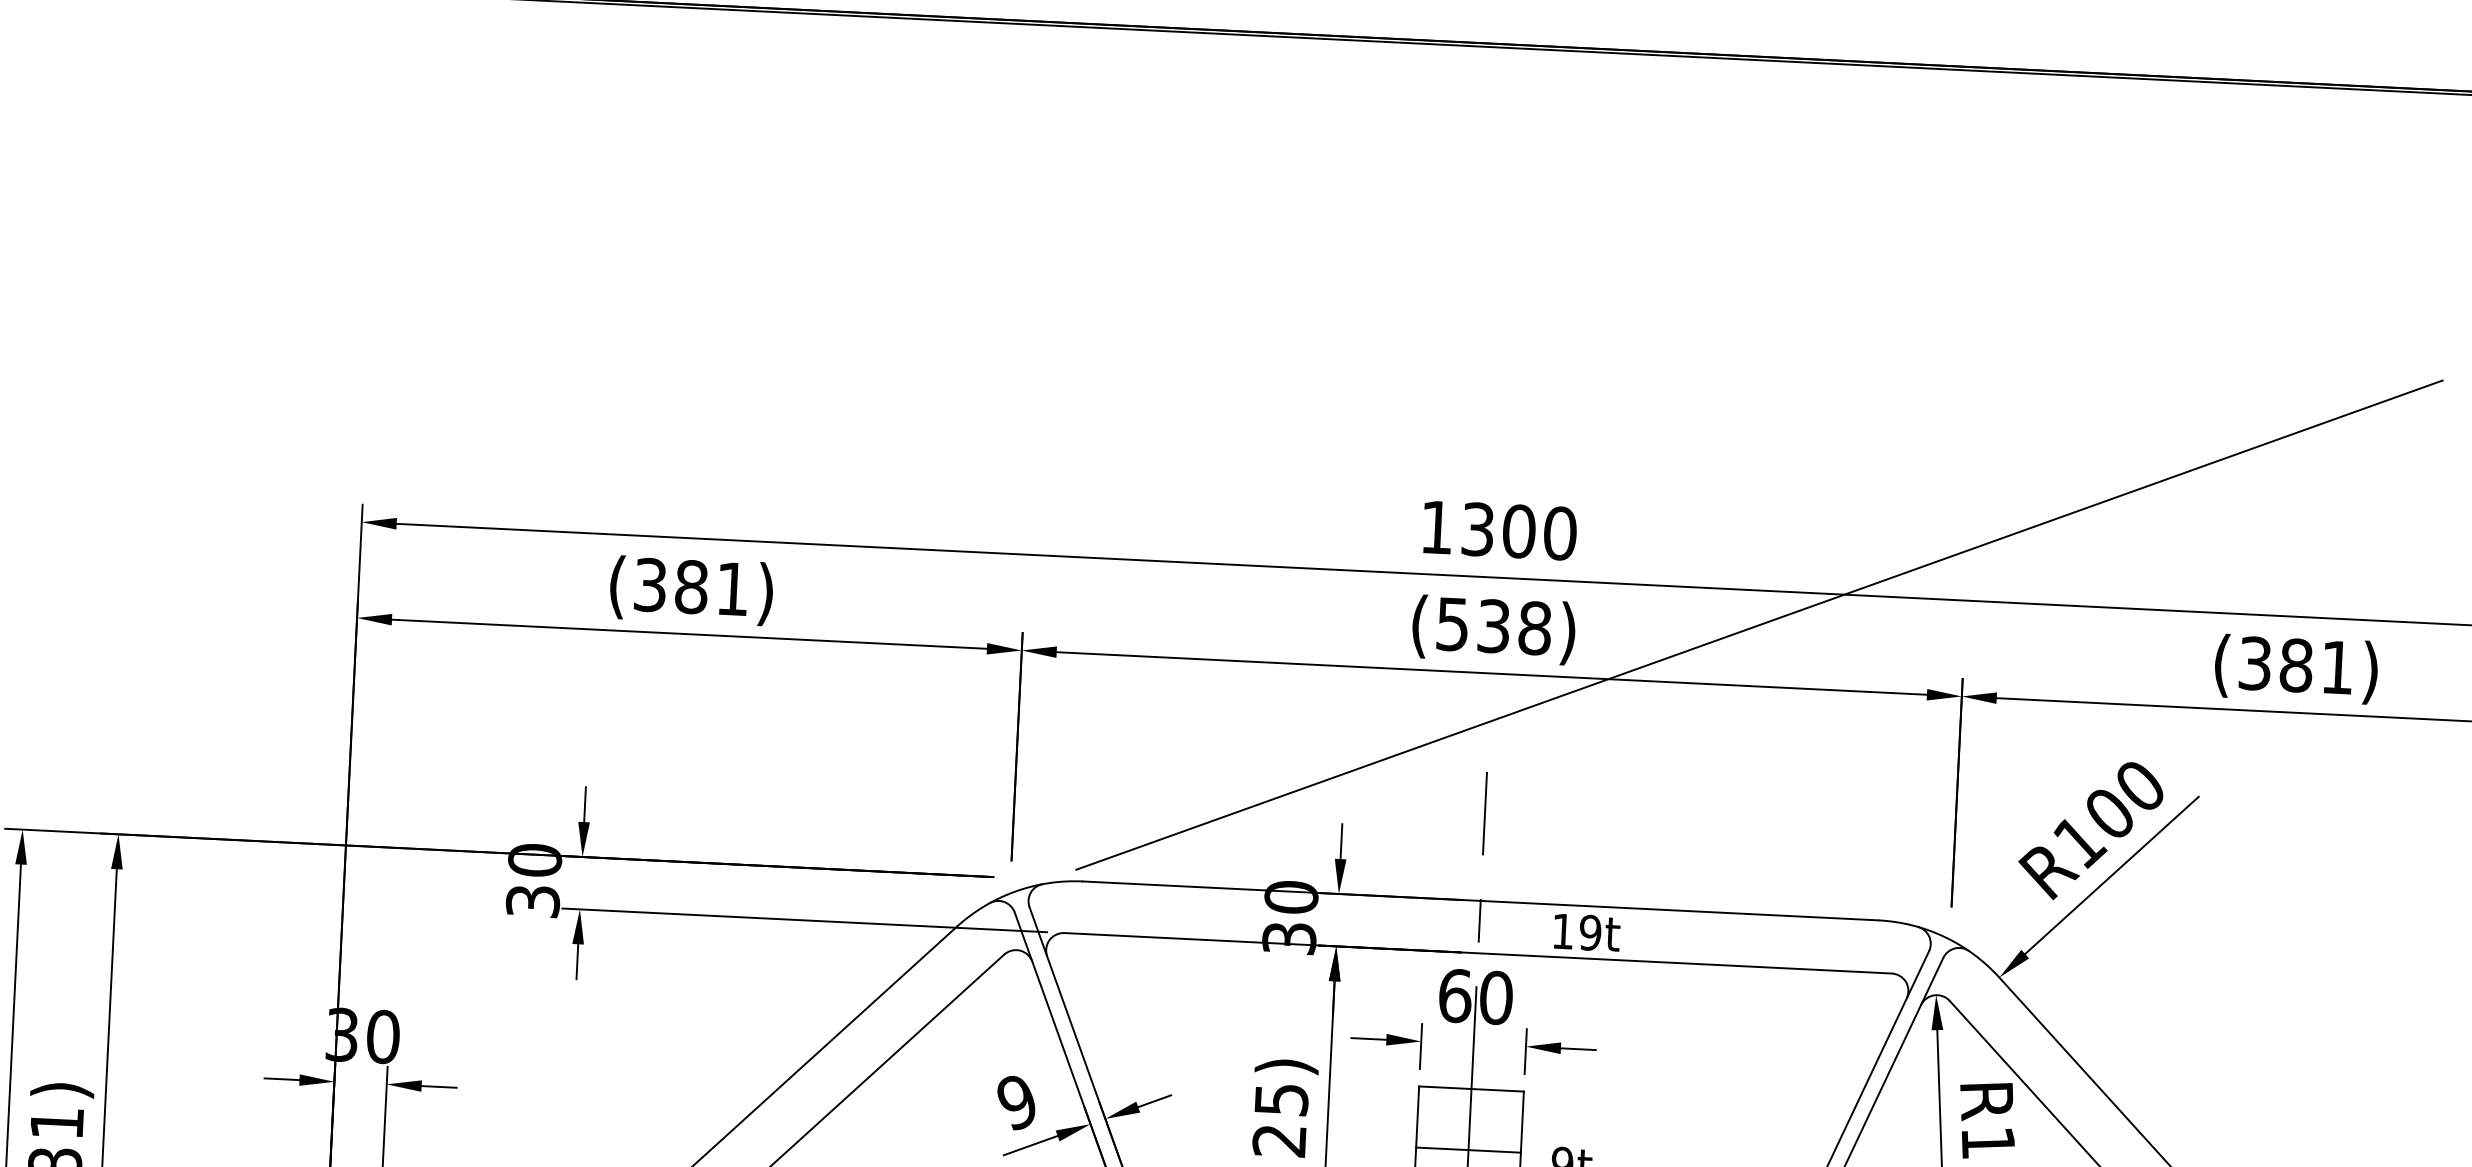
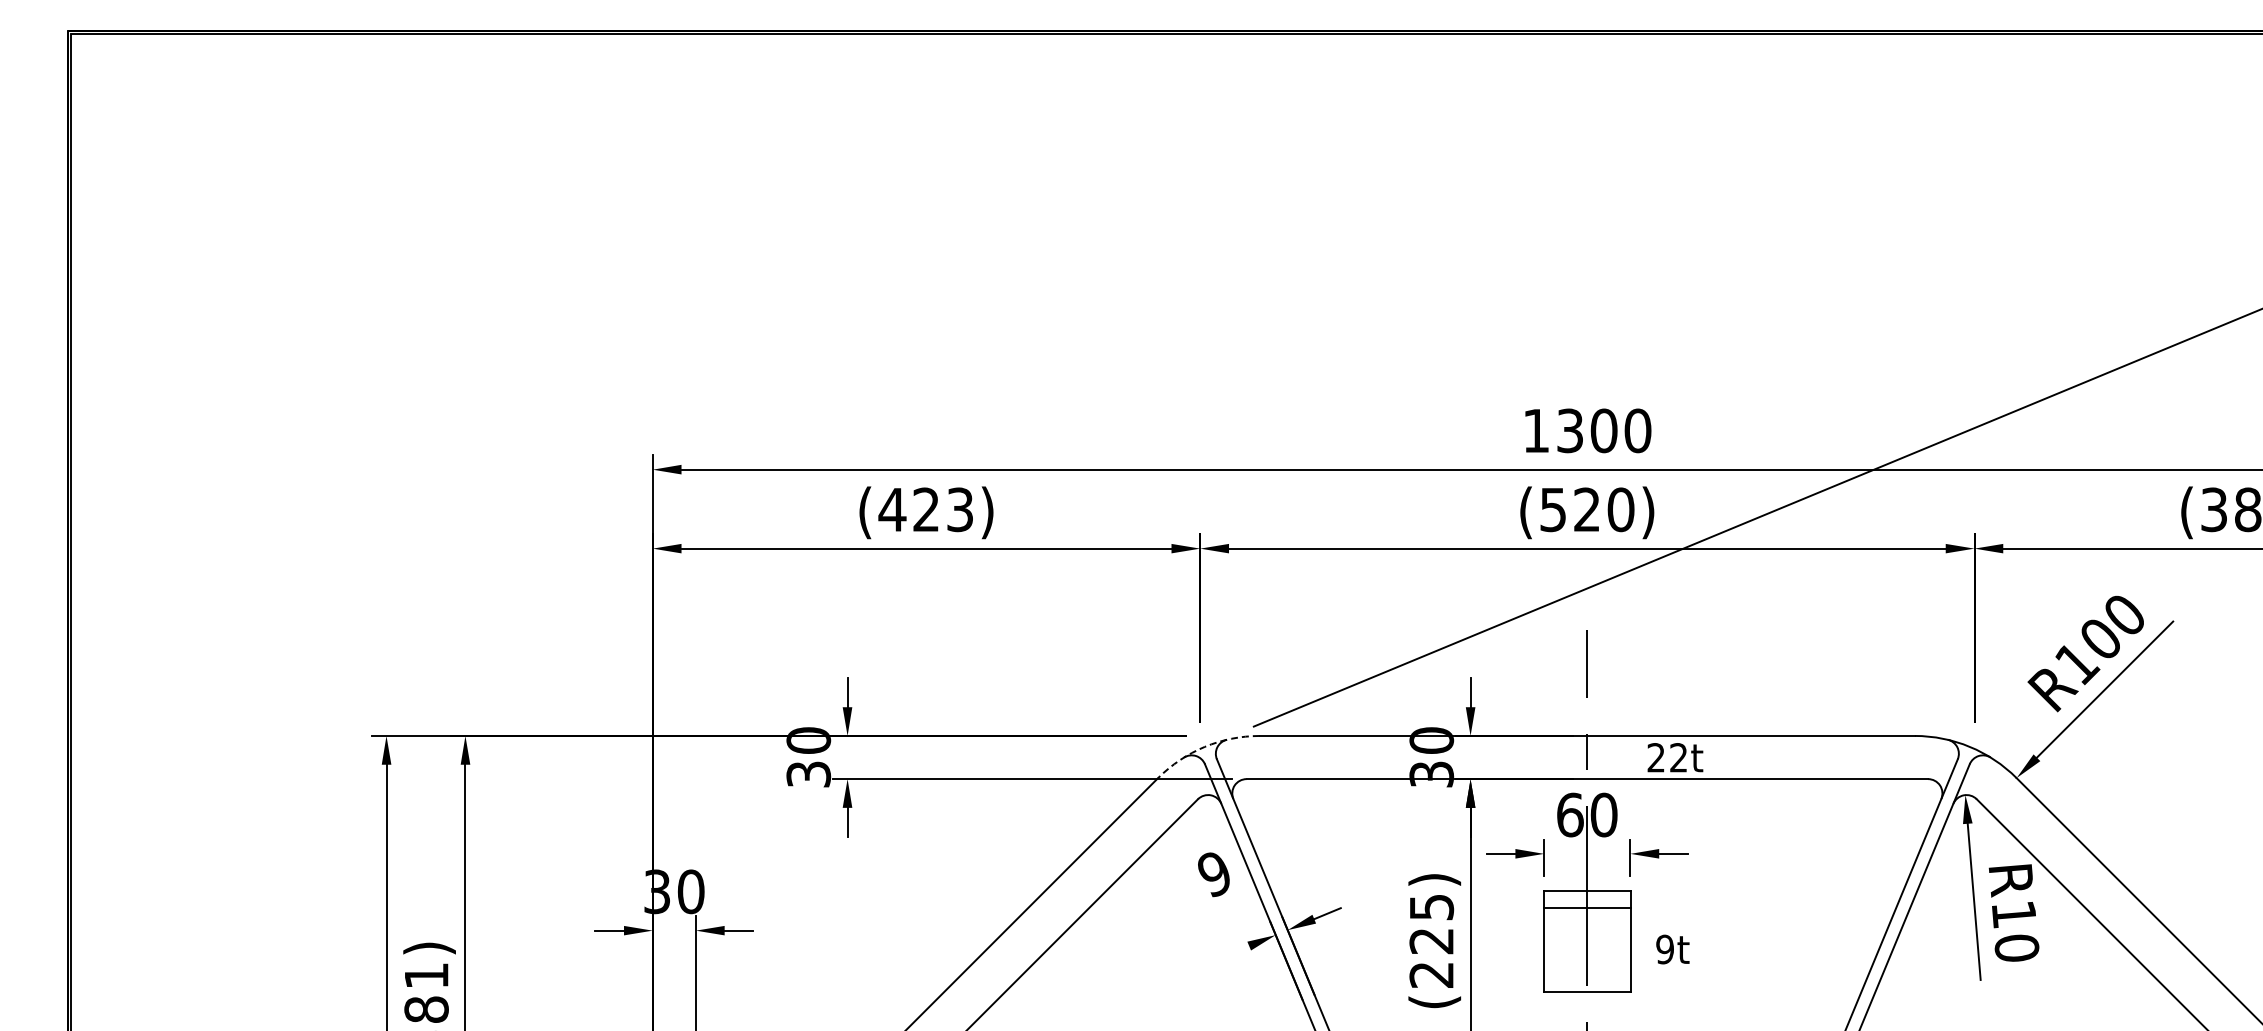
text: (690, 586) -> (925, 509), (381) -> (423)
text: (1514, 626) -> (1604, 509), (538) -> (520)
arc: (1015, 890) -> (1204, 746), solid -> dashed
text: (1576, 931) -> (1667, 757), 19t -> 22t
text: (1015, 1102) -> (1213, 874), moved
line: (1030, 1146) -> (1227, 955), removed
line: (1468, 1150) -> (1587, 908), moved

